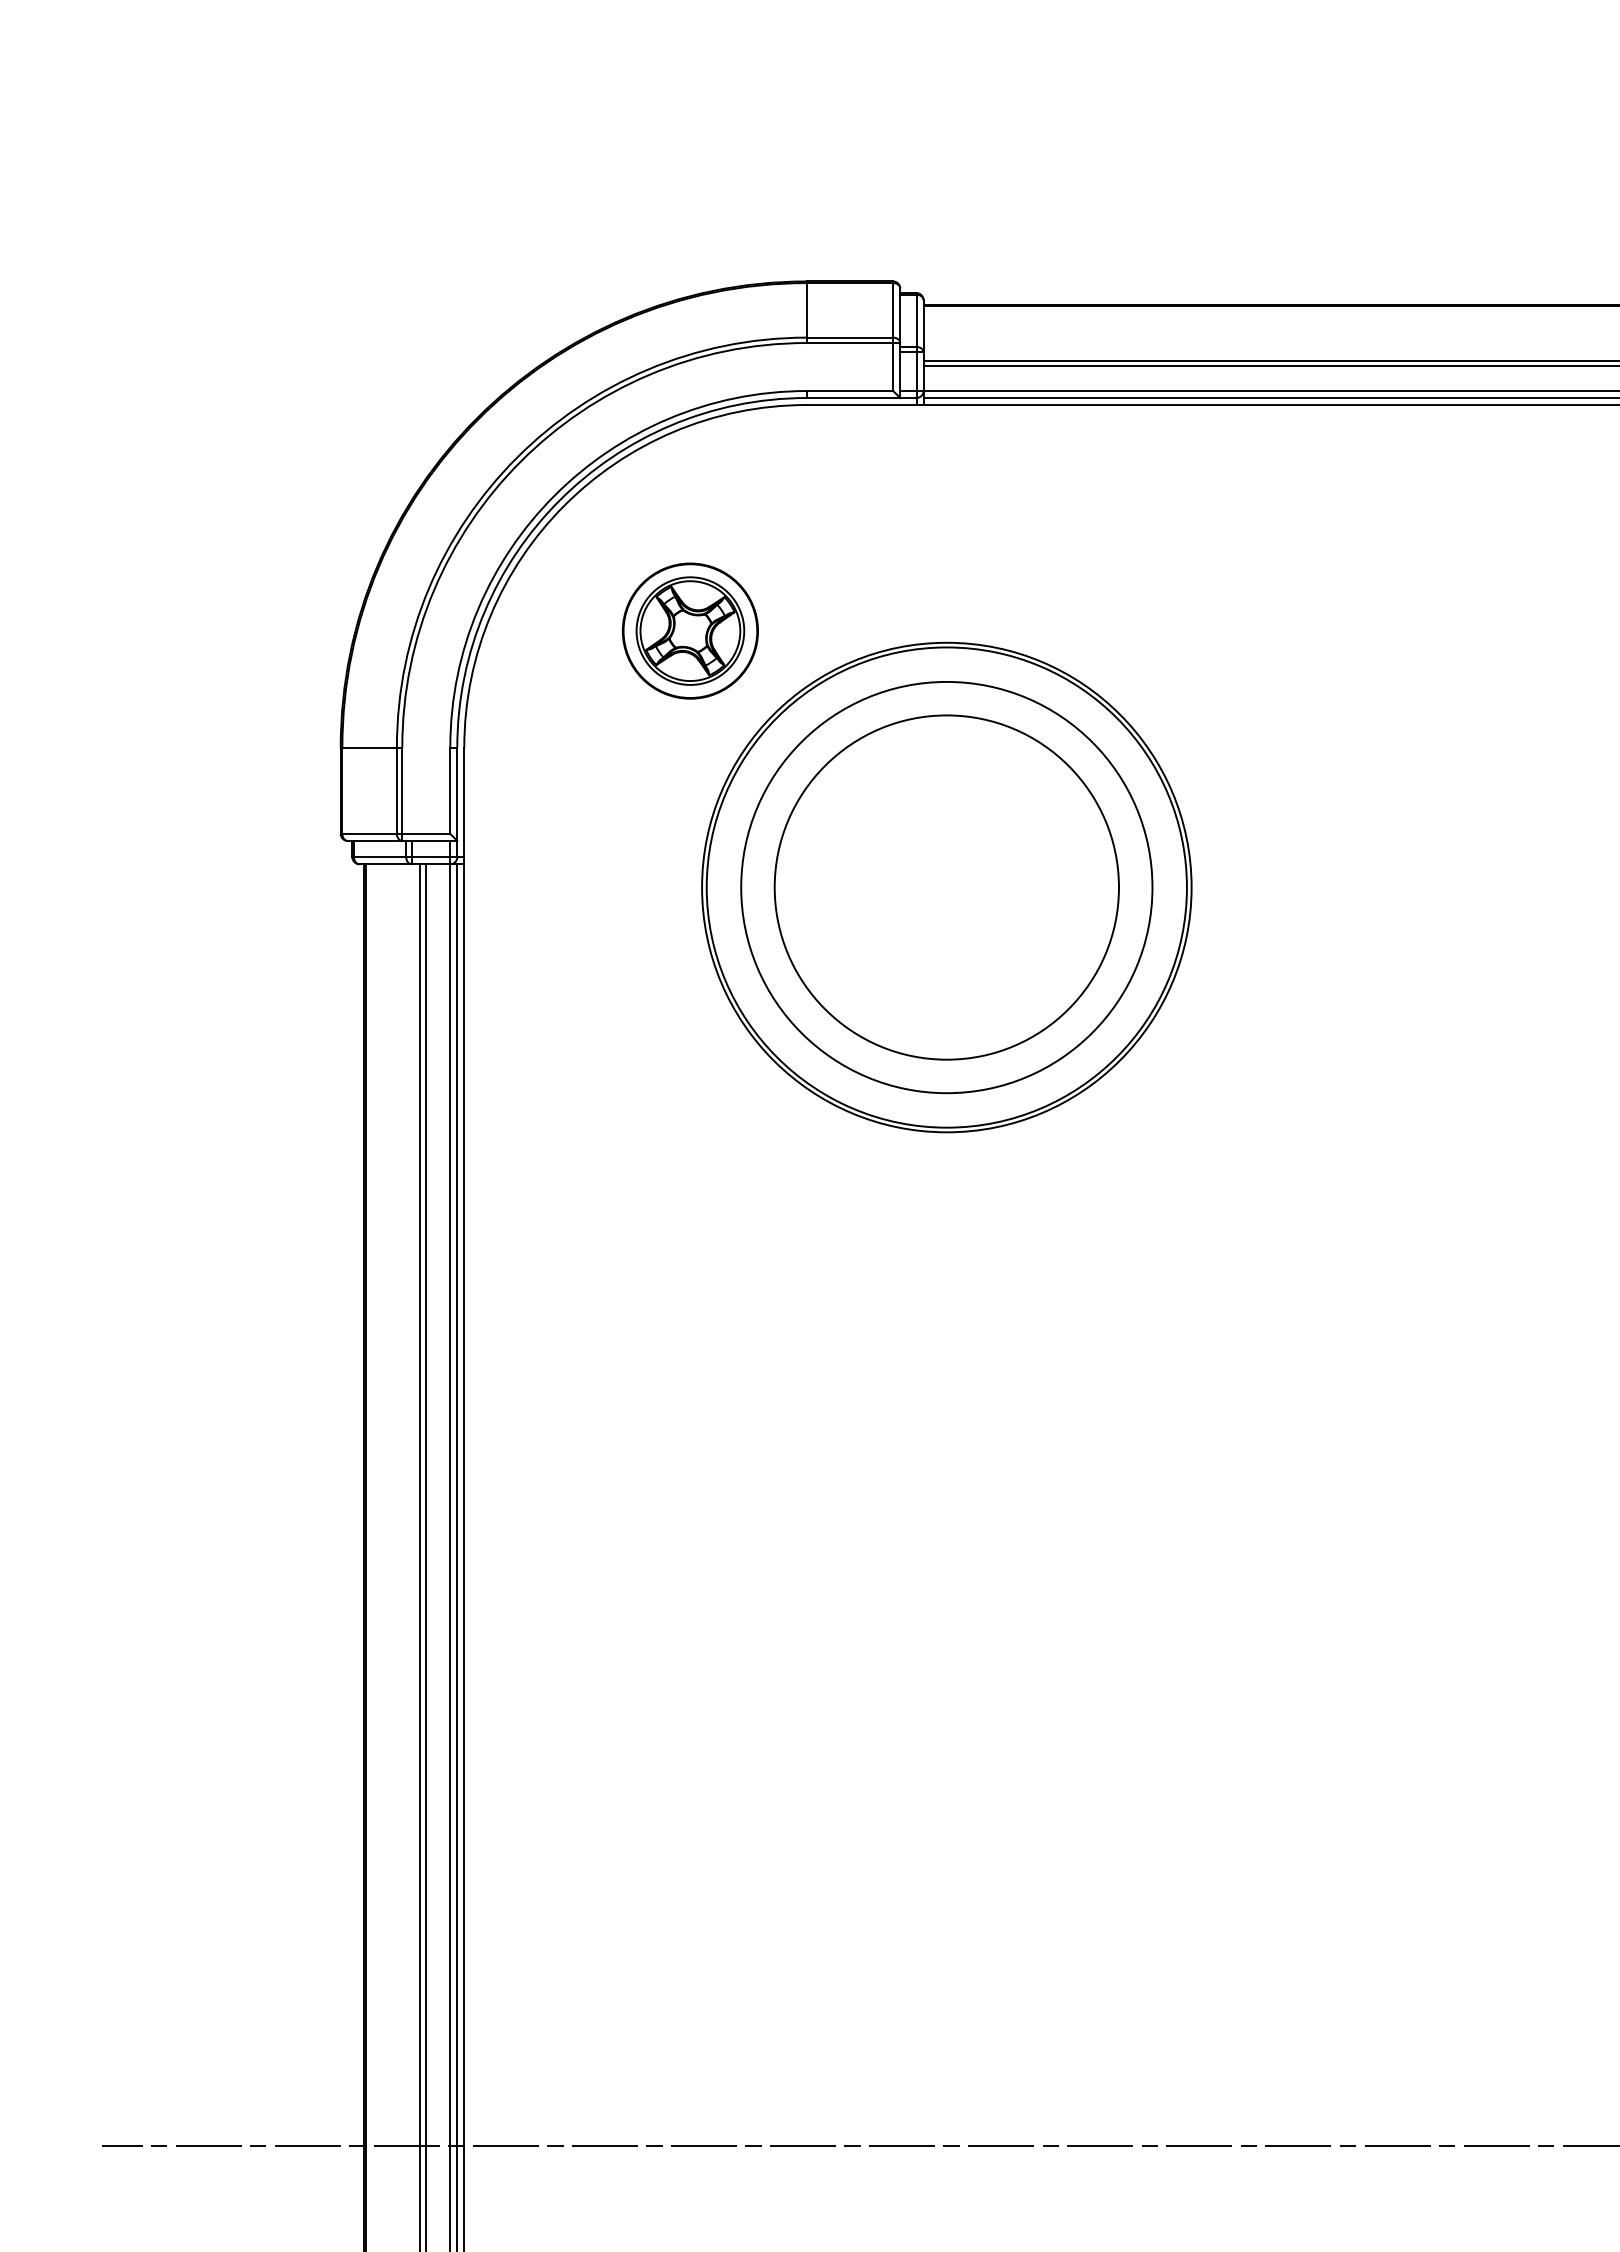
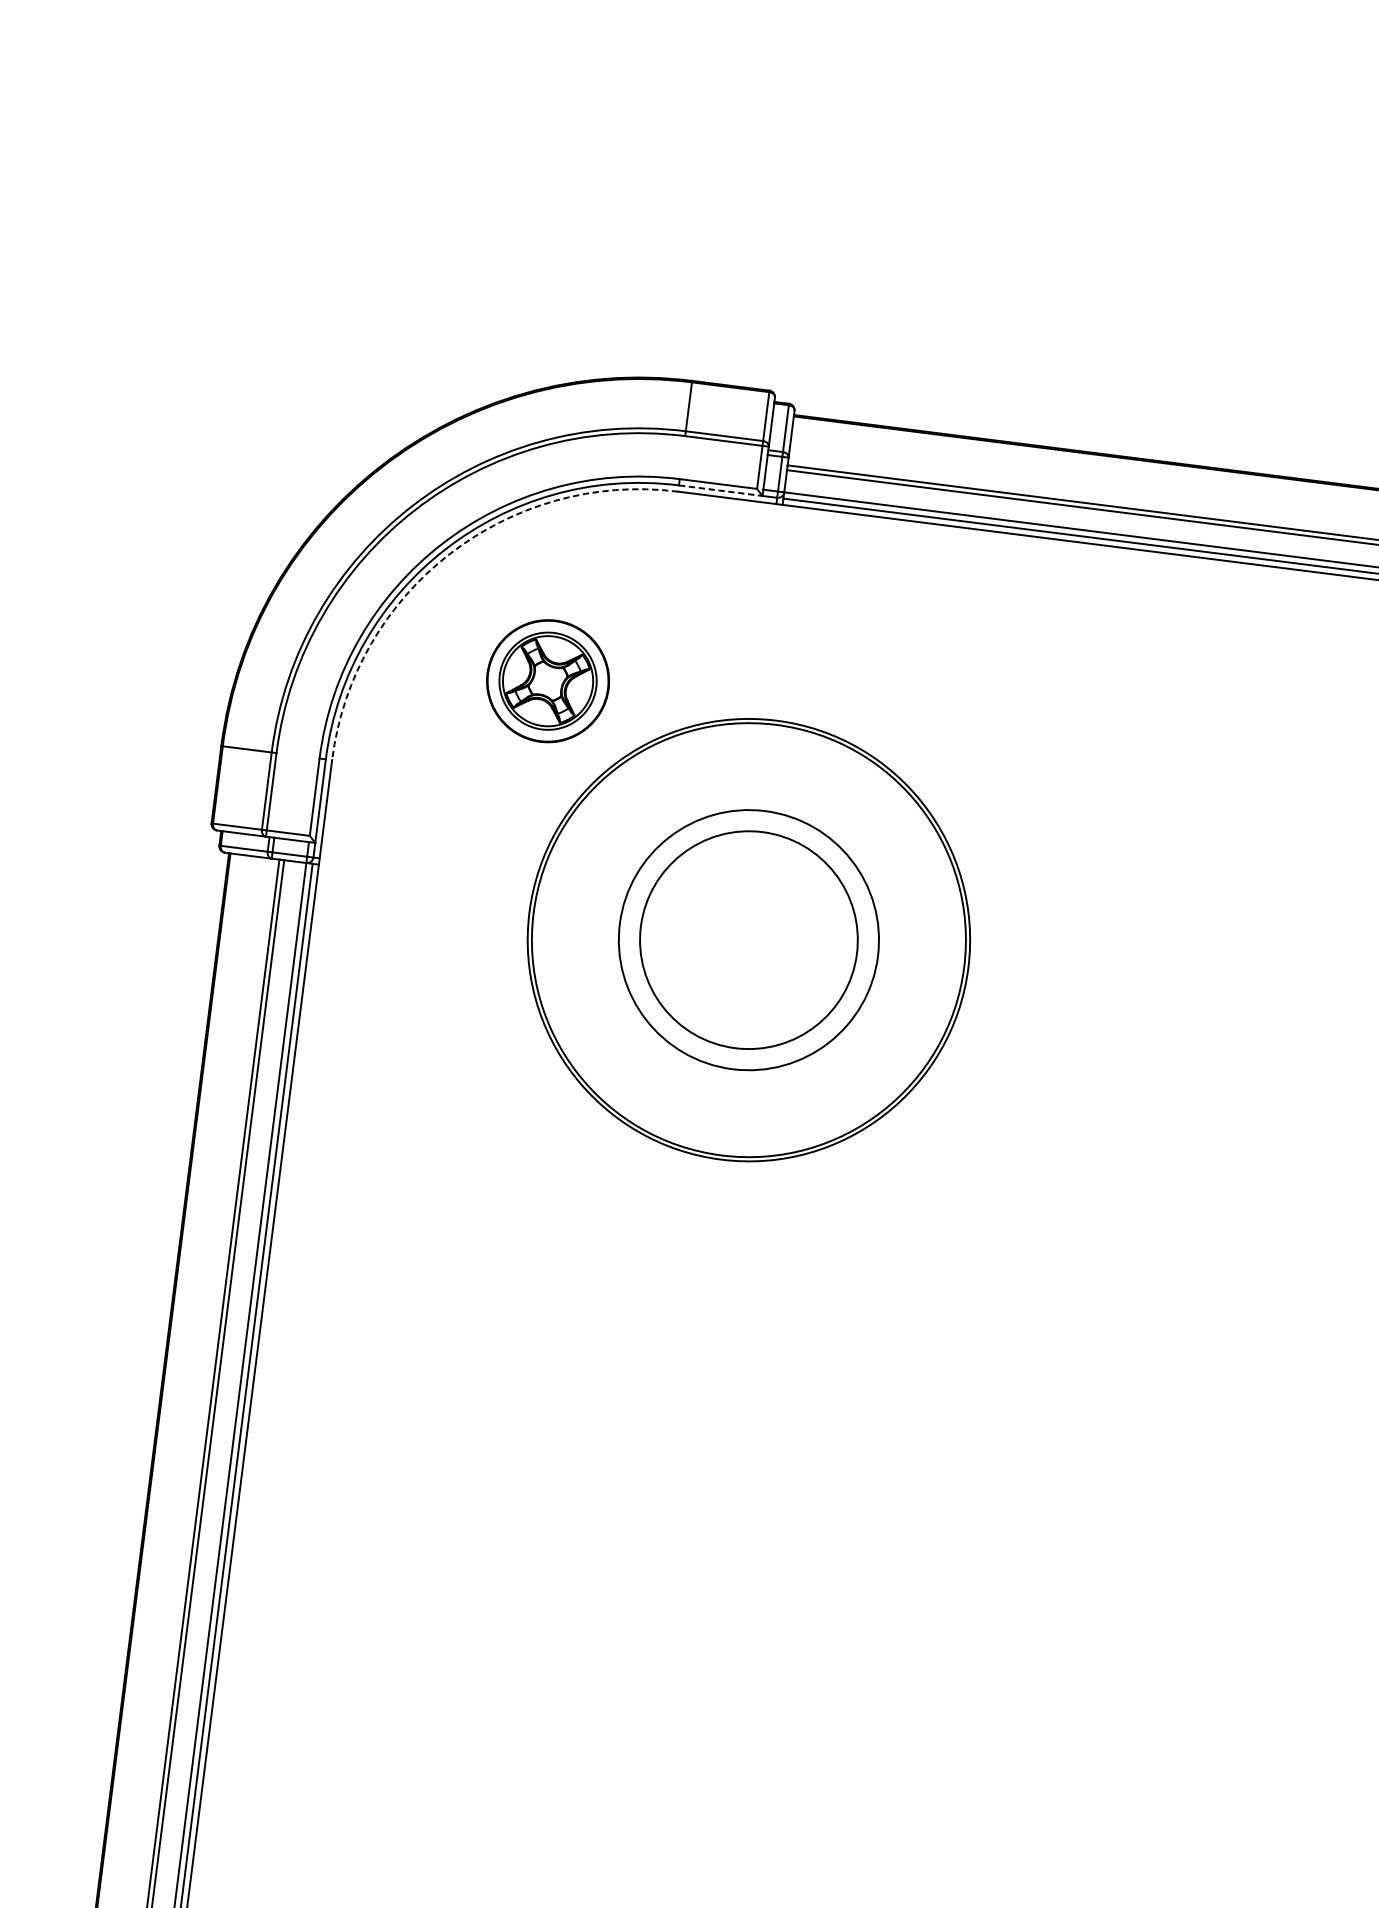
line: (853, 398) -> (720, 491), solid -> dashed
arc: (564, 505) -> (449, 554), solid -> dashed
circle: (946, 887) -> (748, 940), size x0.7
circle: (946, 887) -> (748, 940), size x0.7

